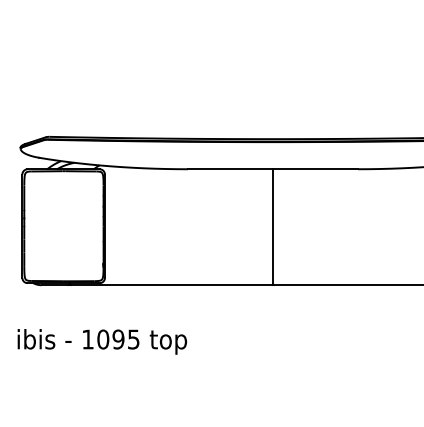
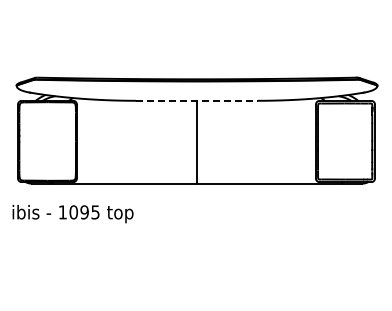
line: (273, 168) -> (197, 100), solid -> dashed
text: (101, 342) -> (72, 214), moved

